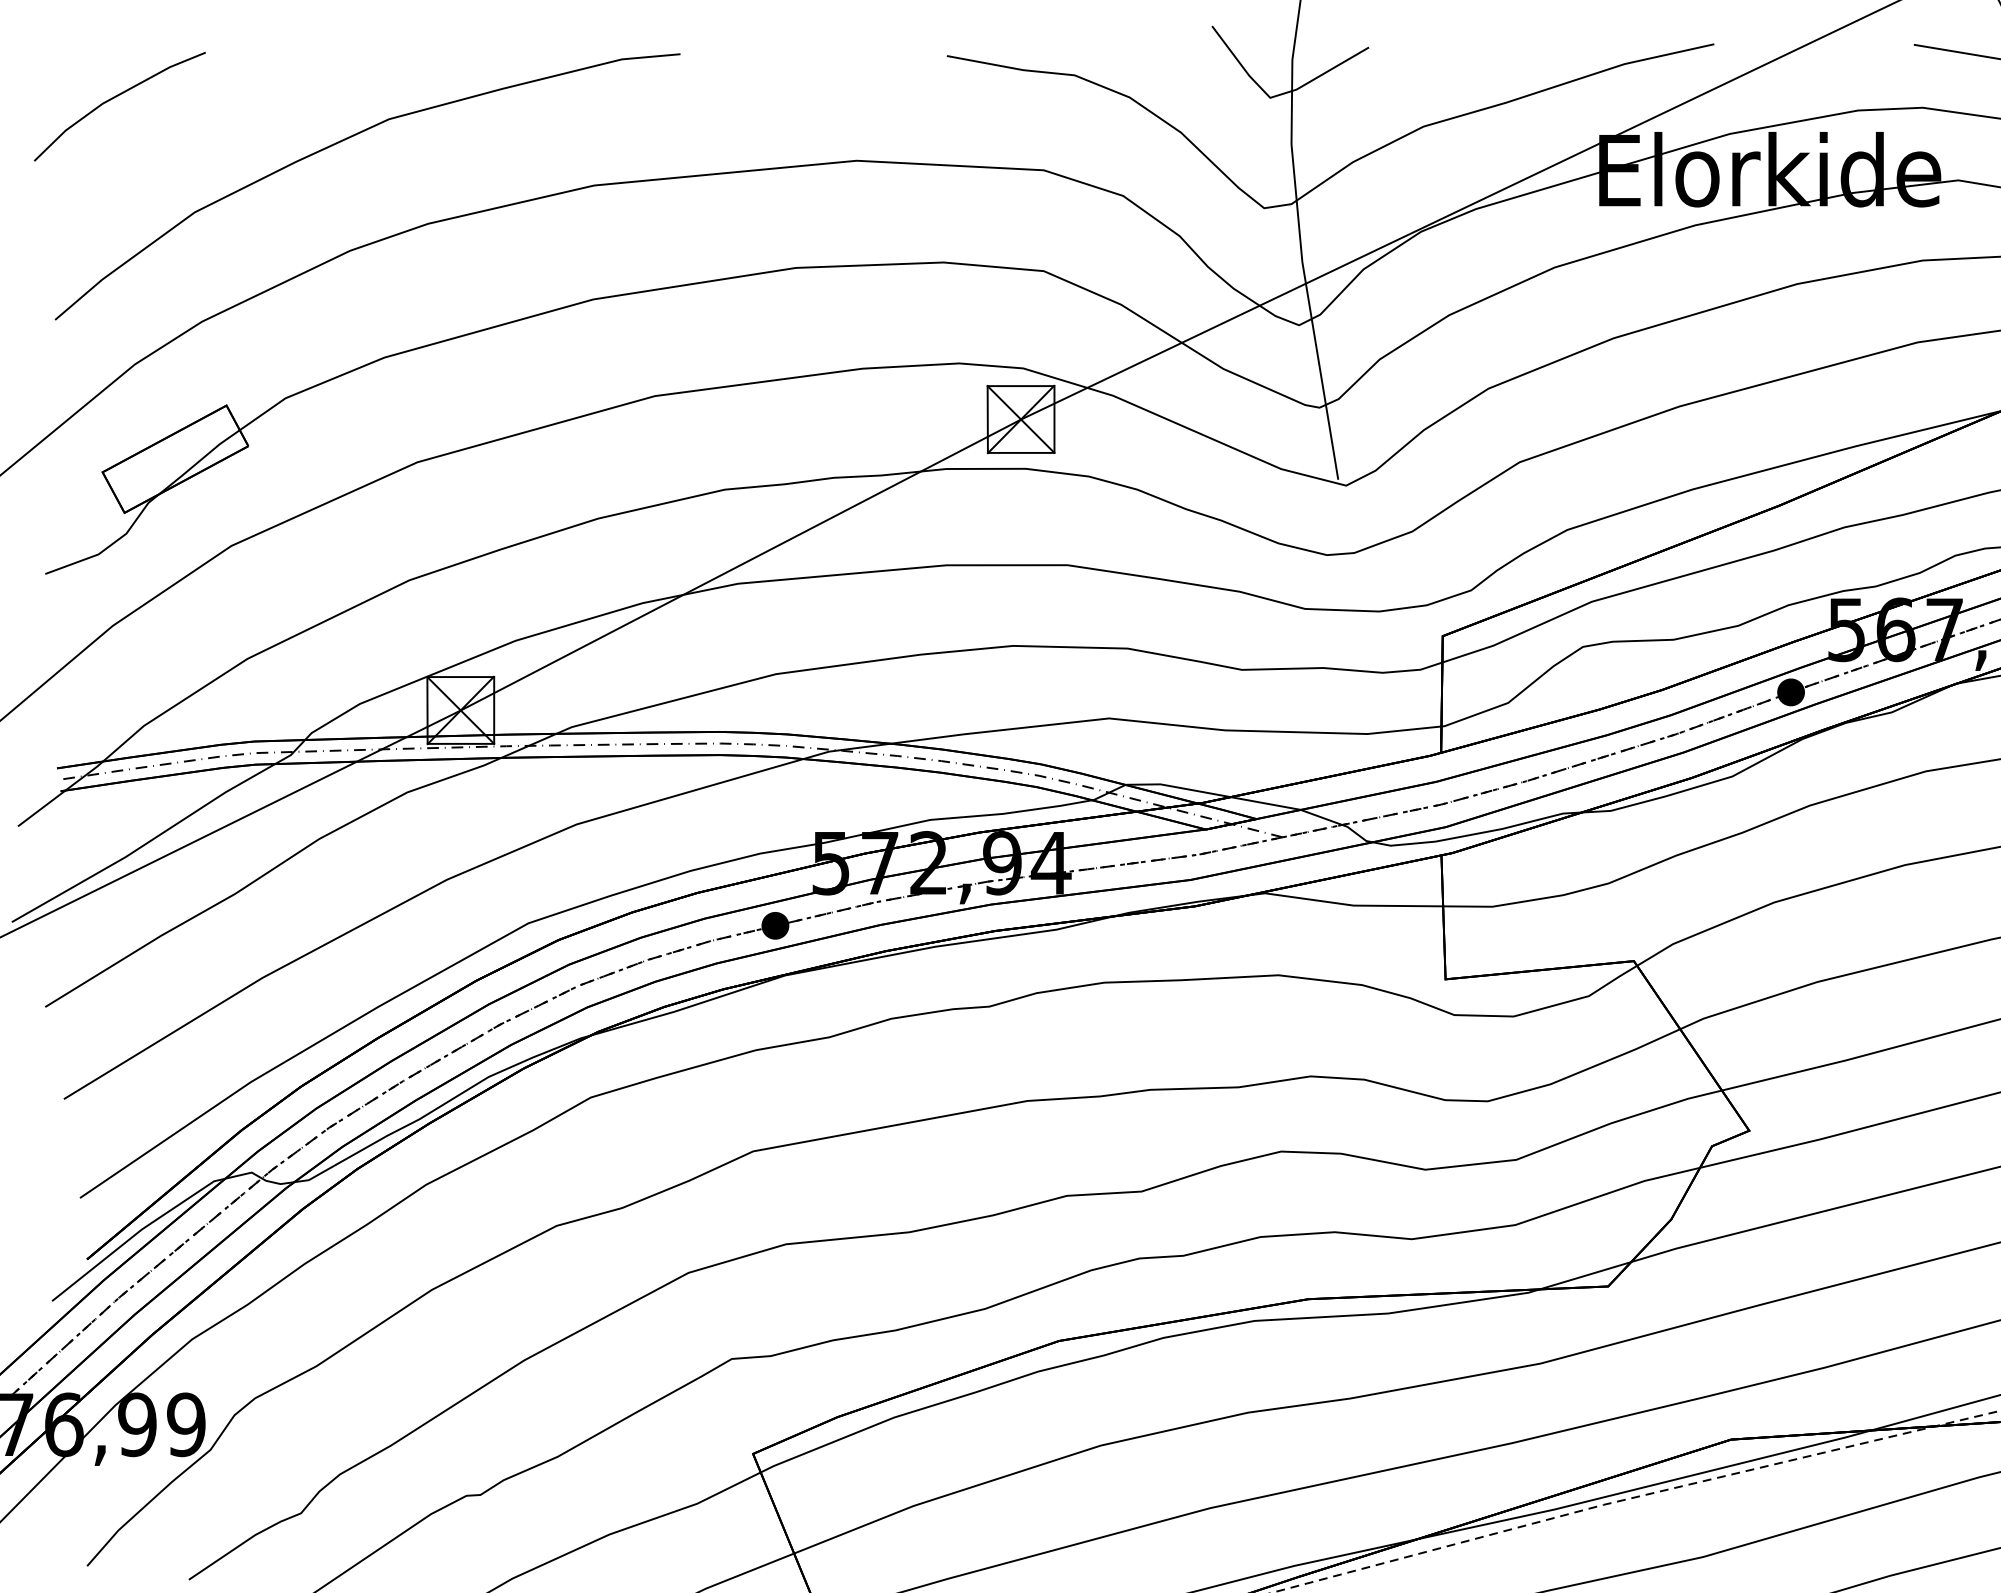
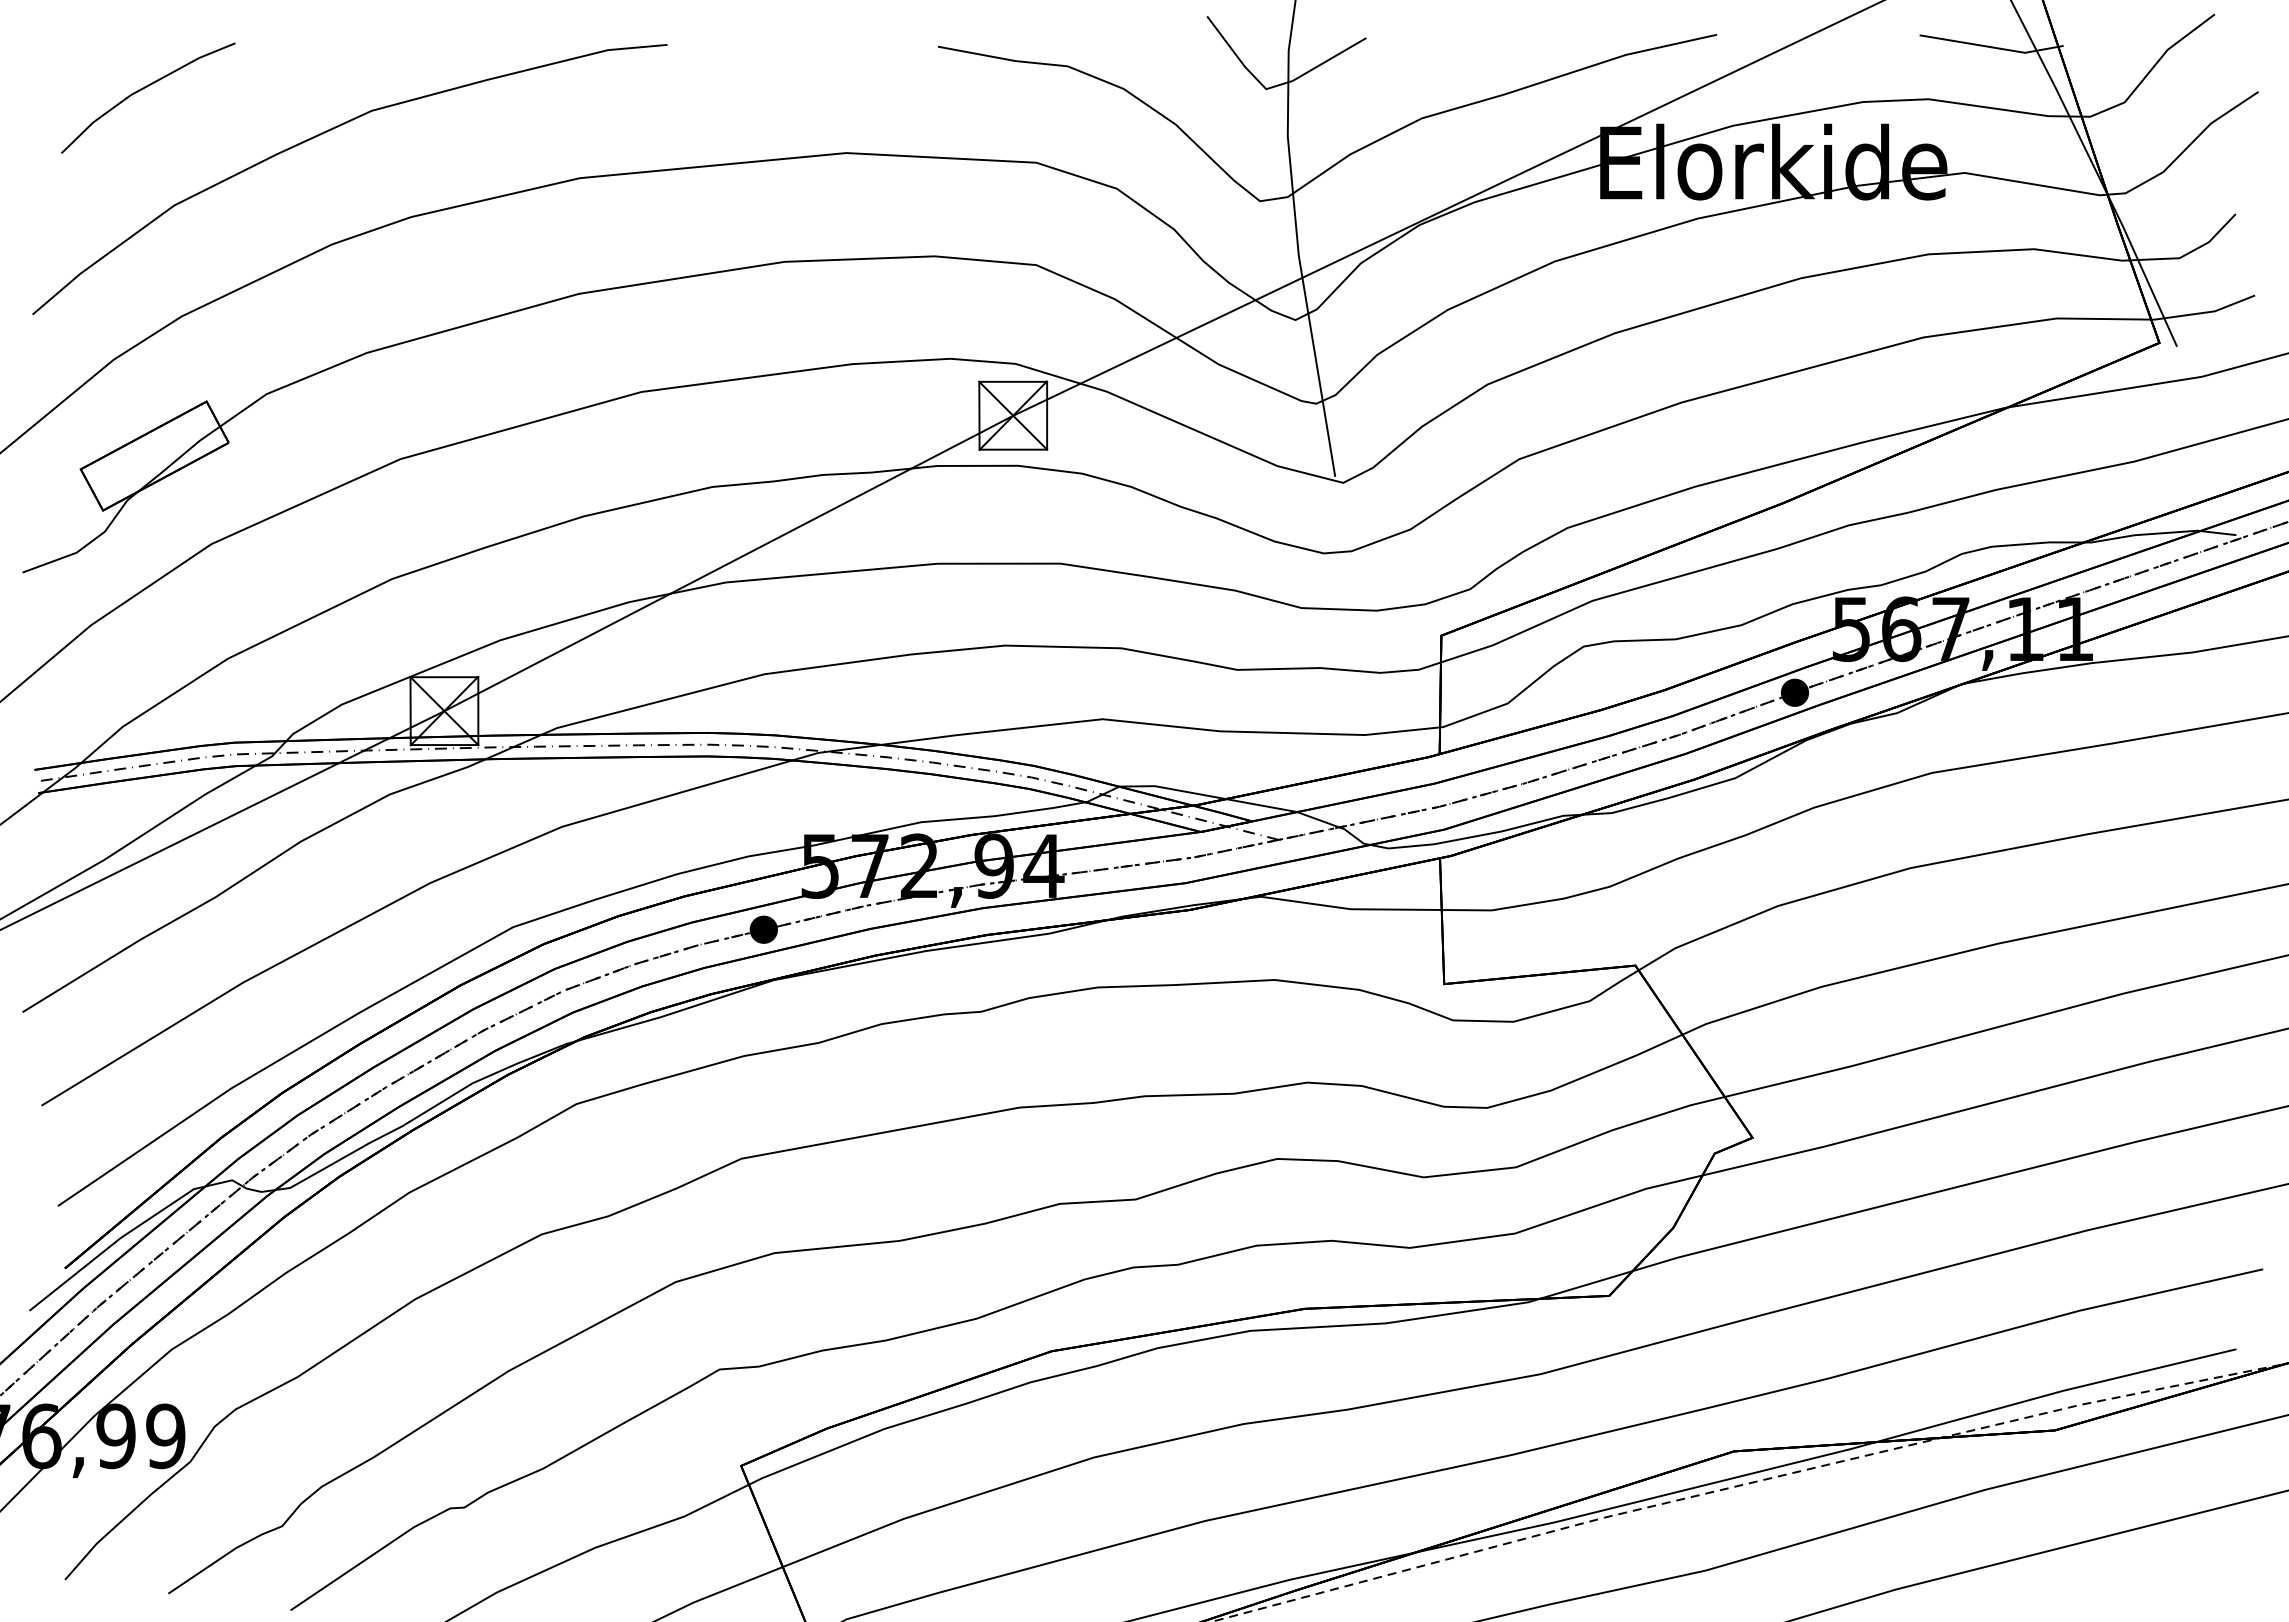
line: (115, 98) -> (143, 89), moved

